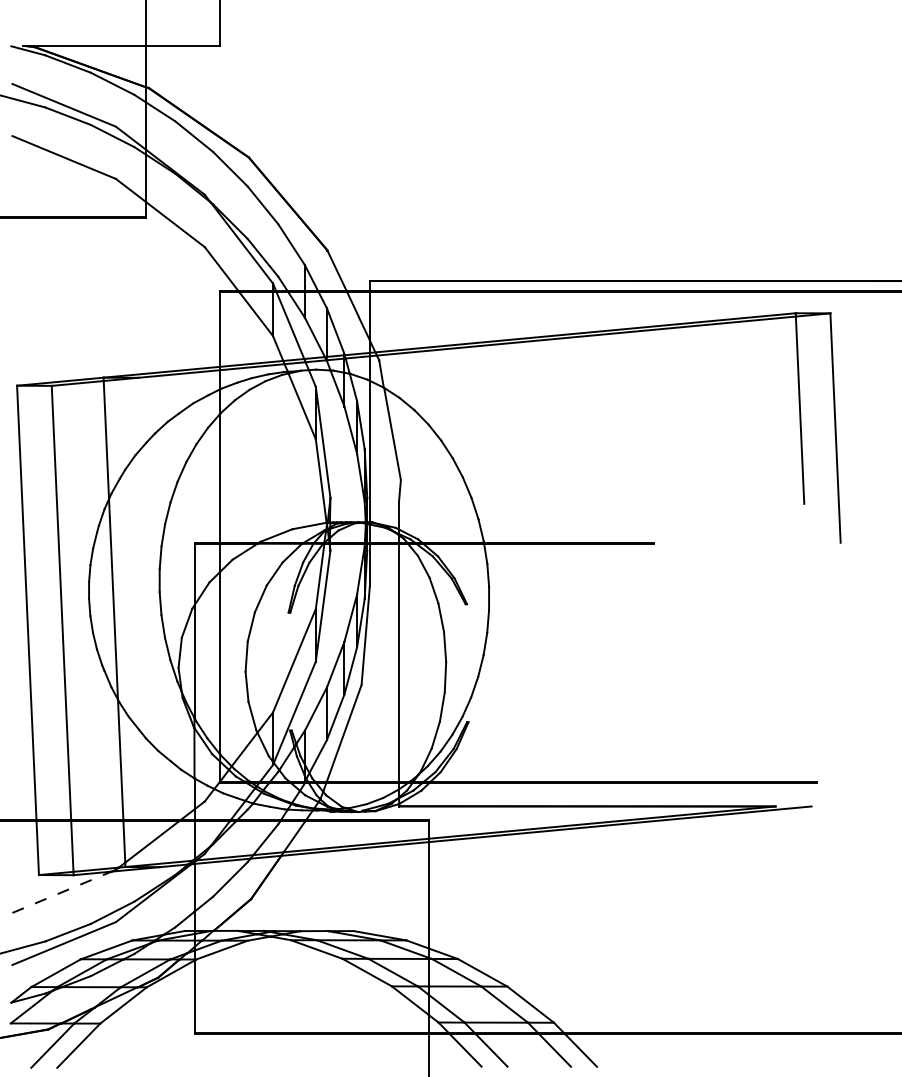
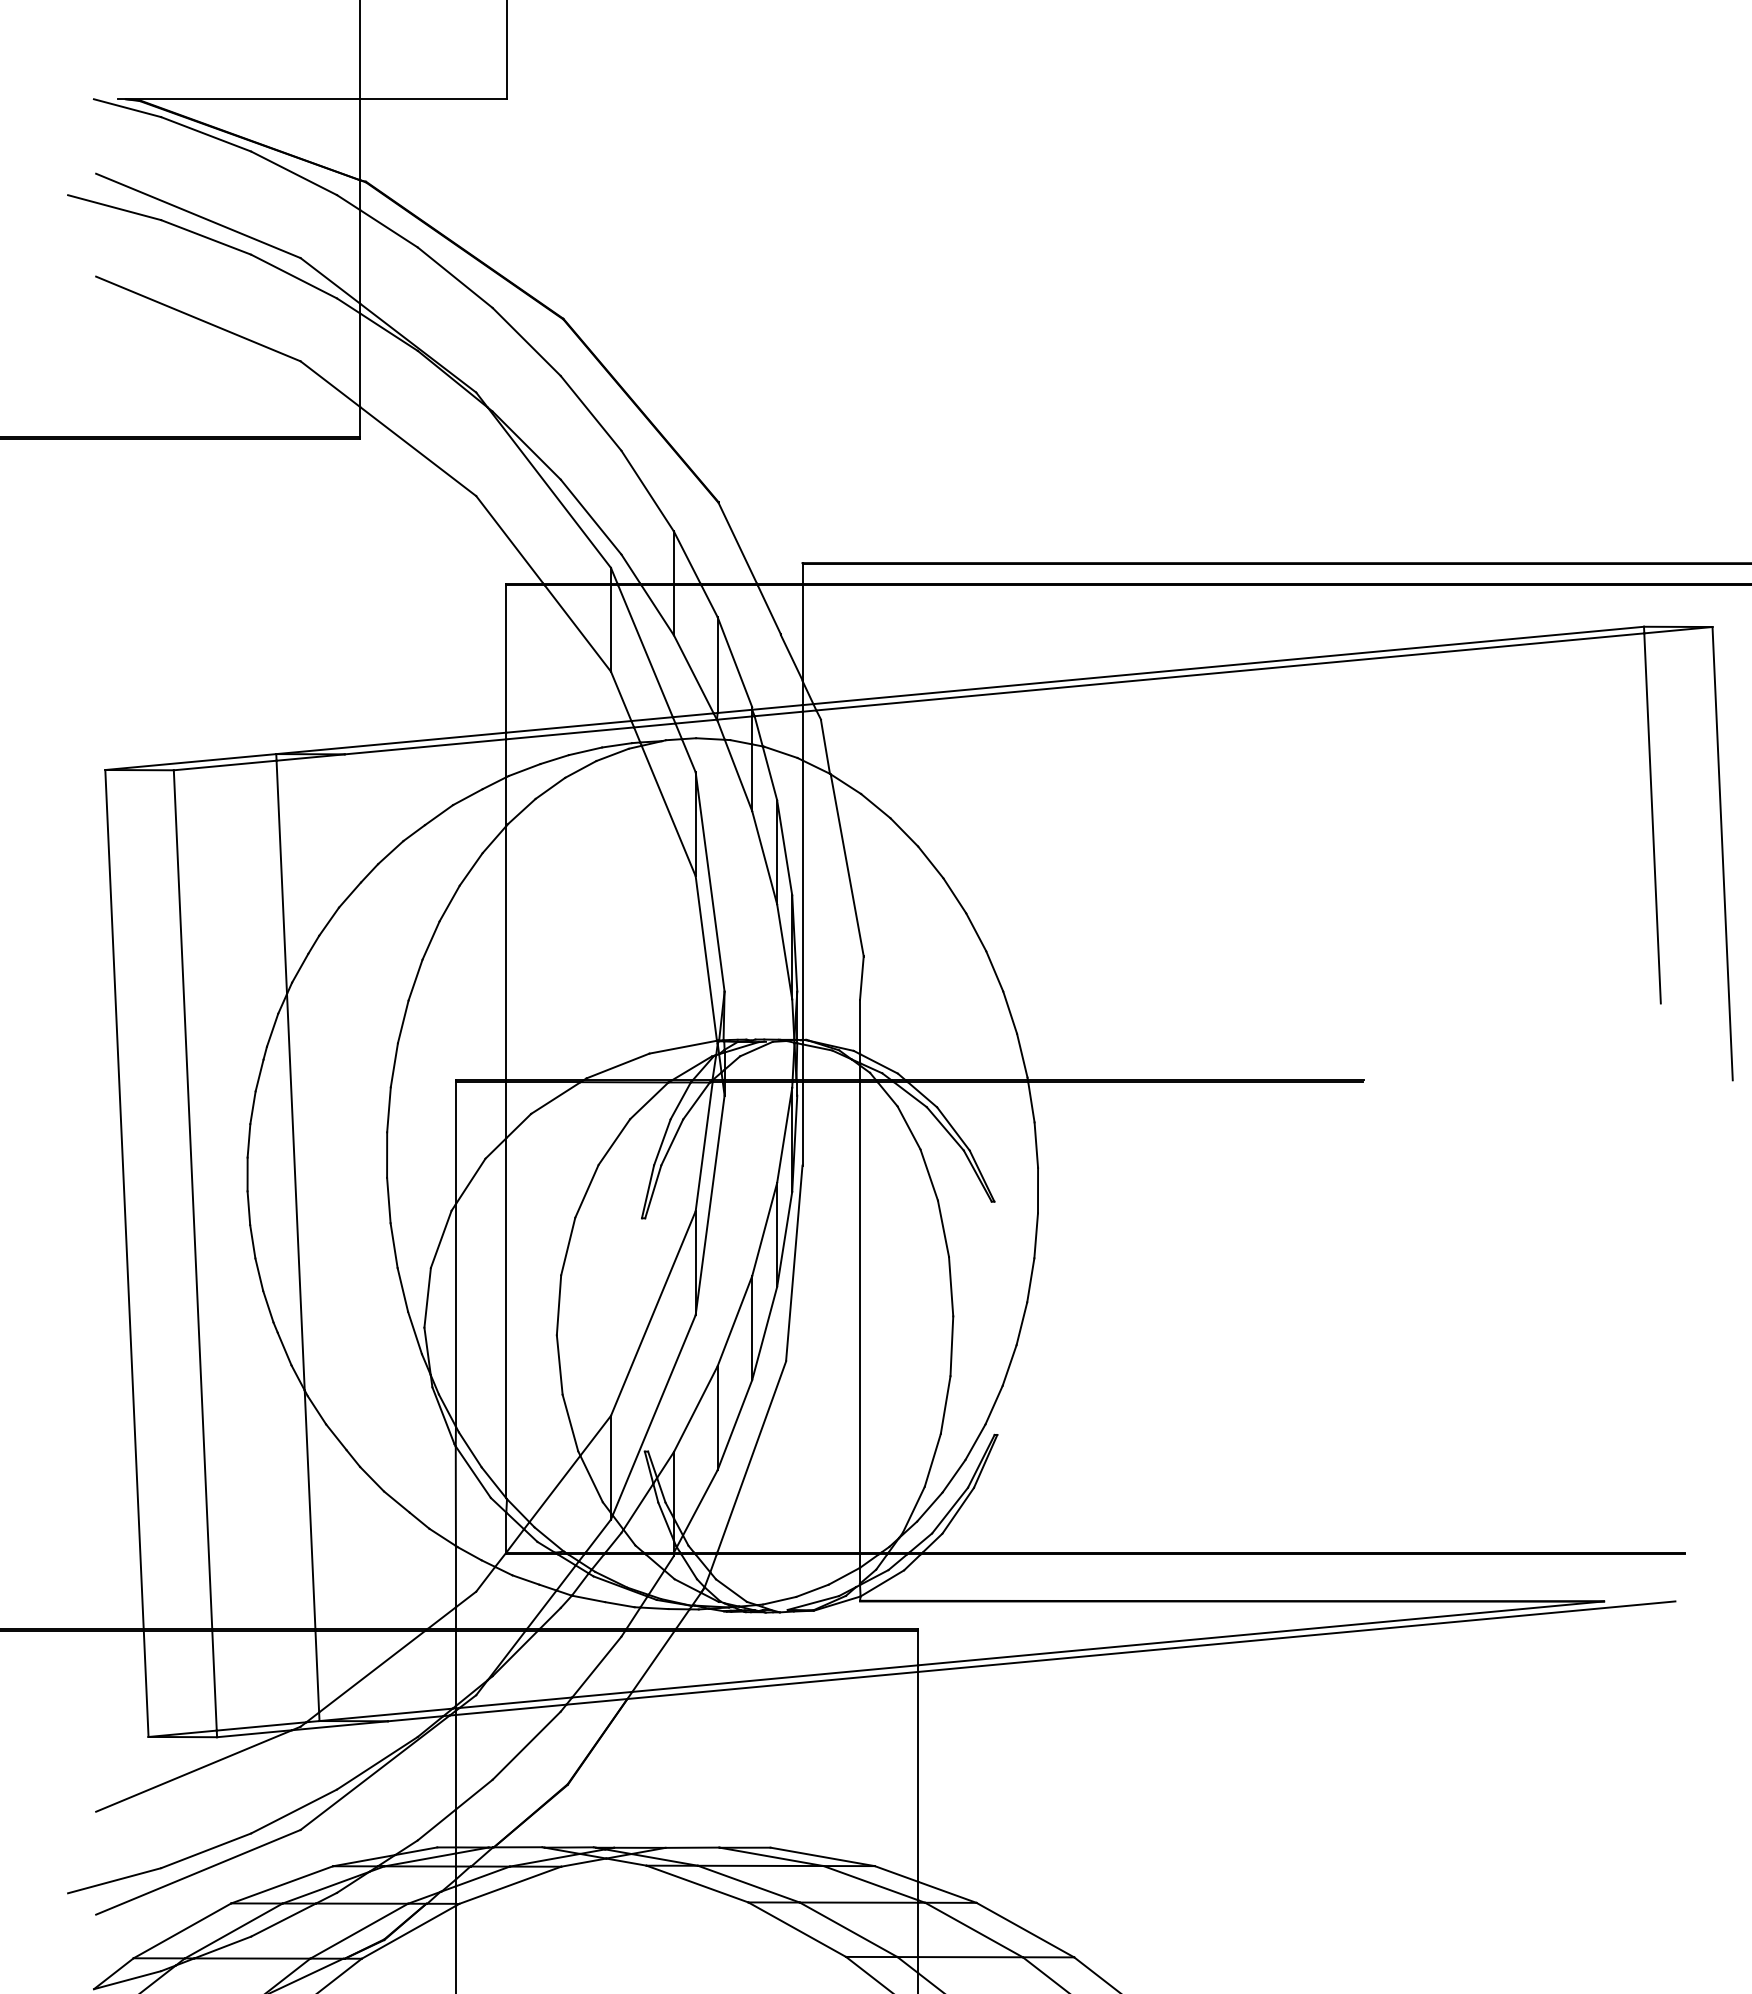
line: (62, 892) -> (195, 1771), dashed -> solid

